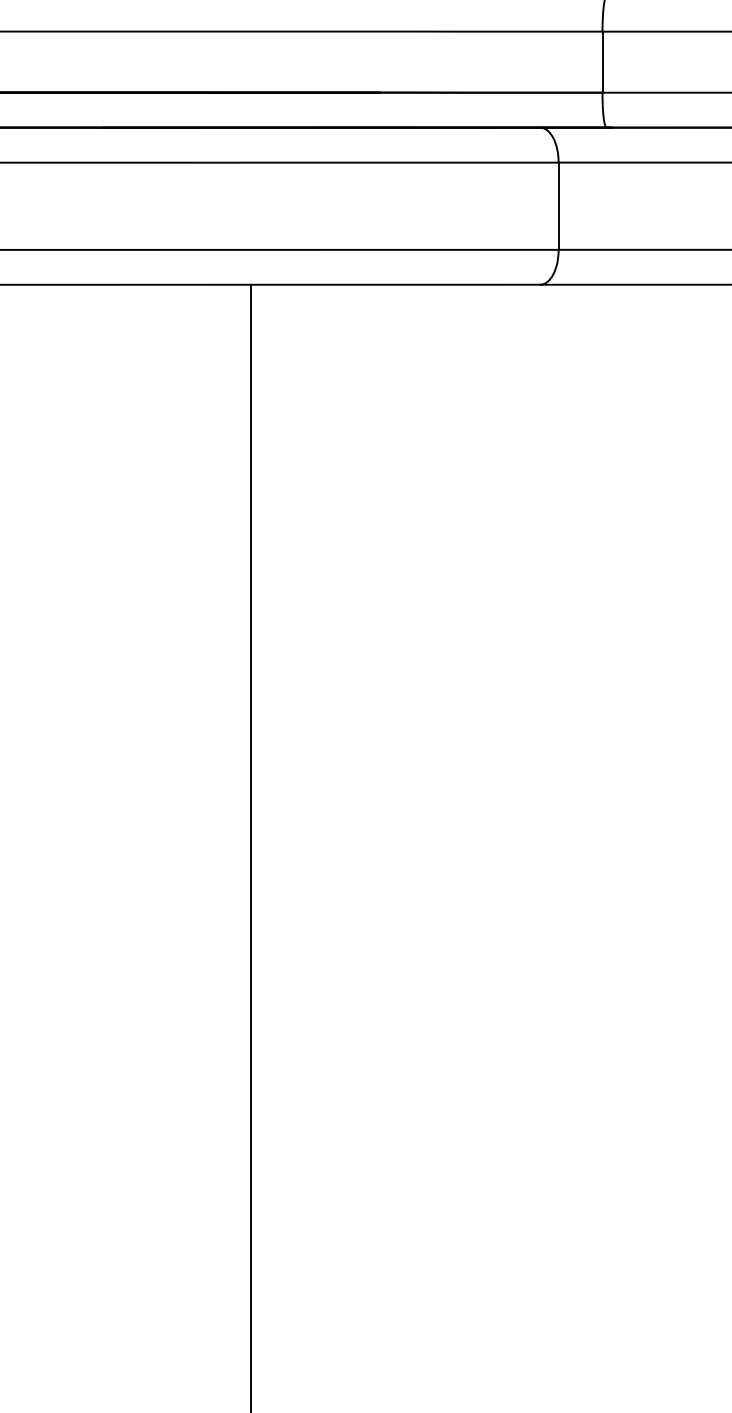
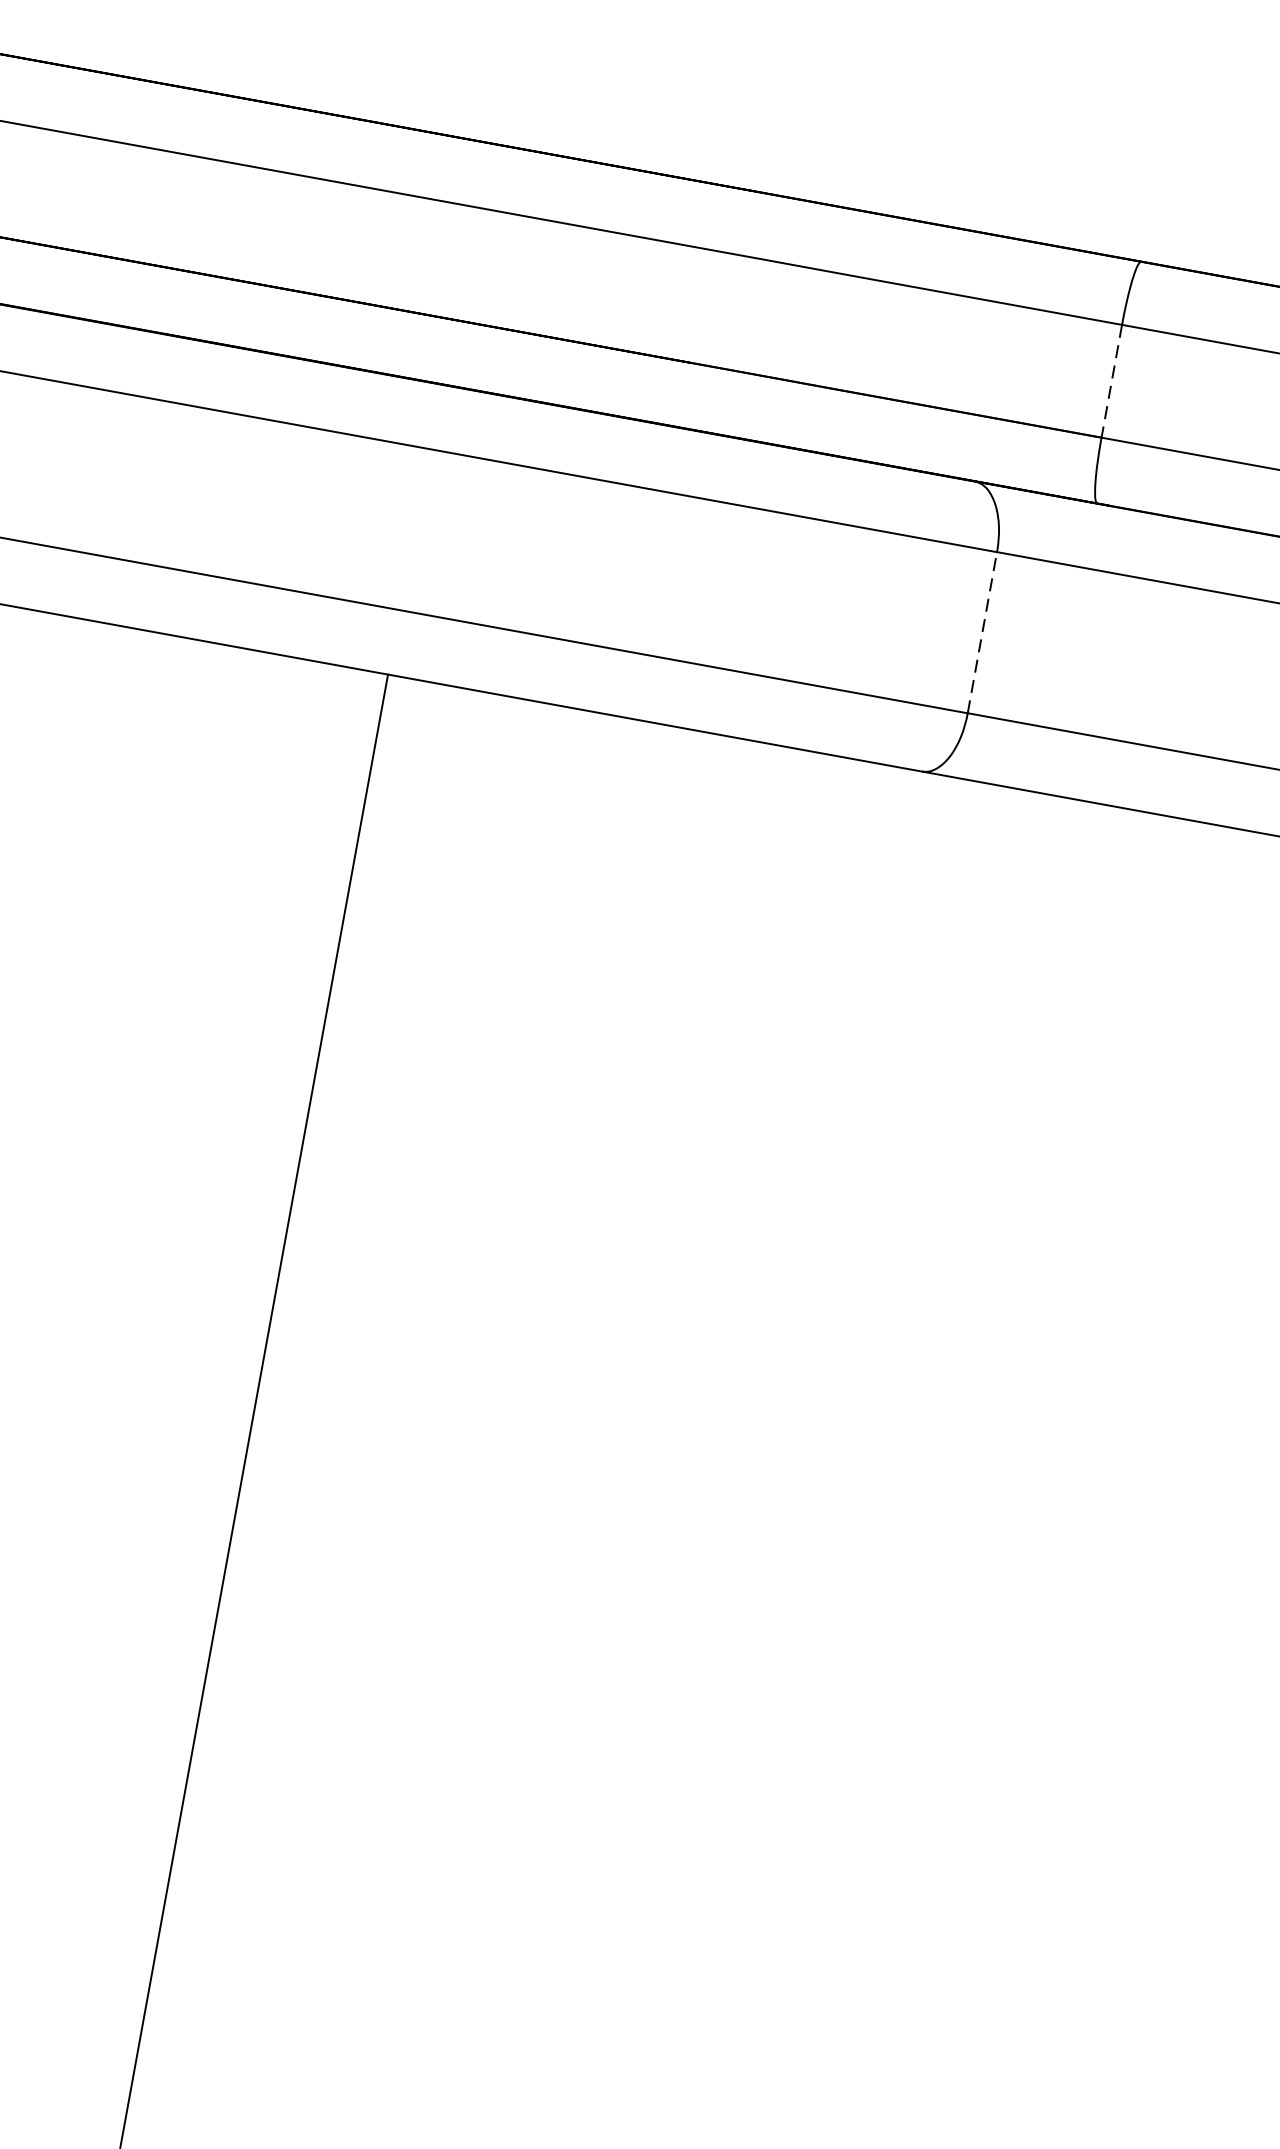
line: (602, 62) -> (1111, 381), solid -> dashed
line: (558, 206) -> (982, 633), solid -> dashed

